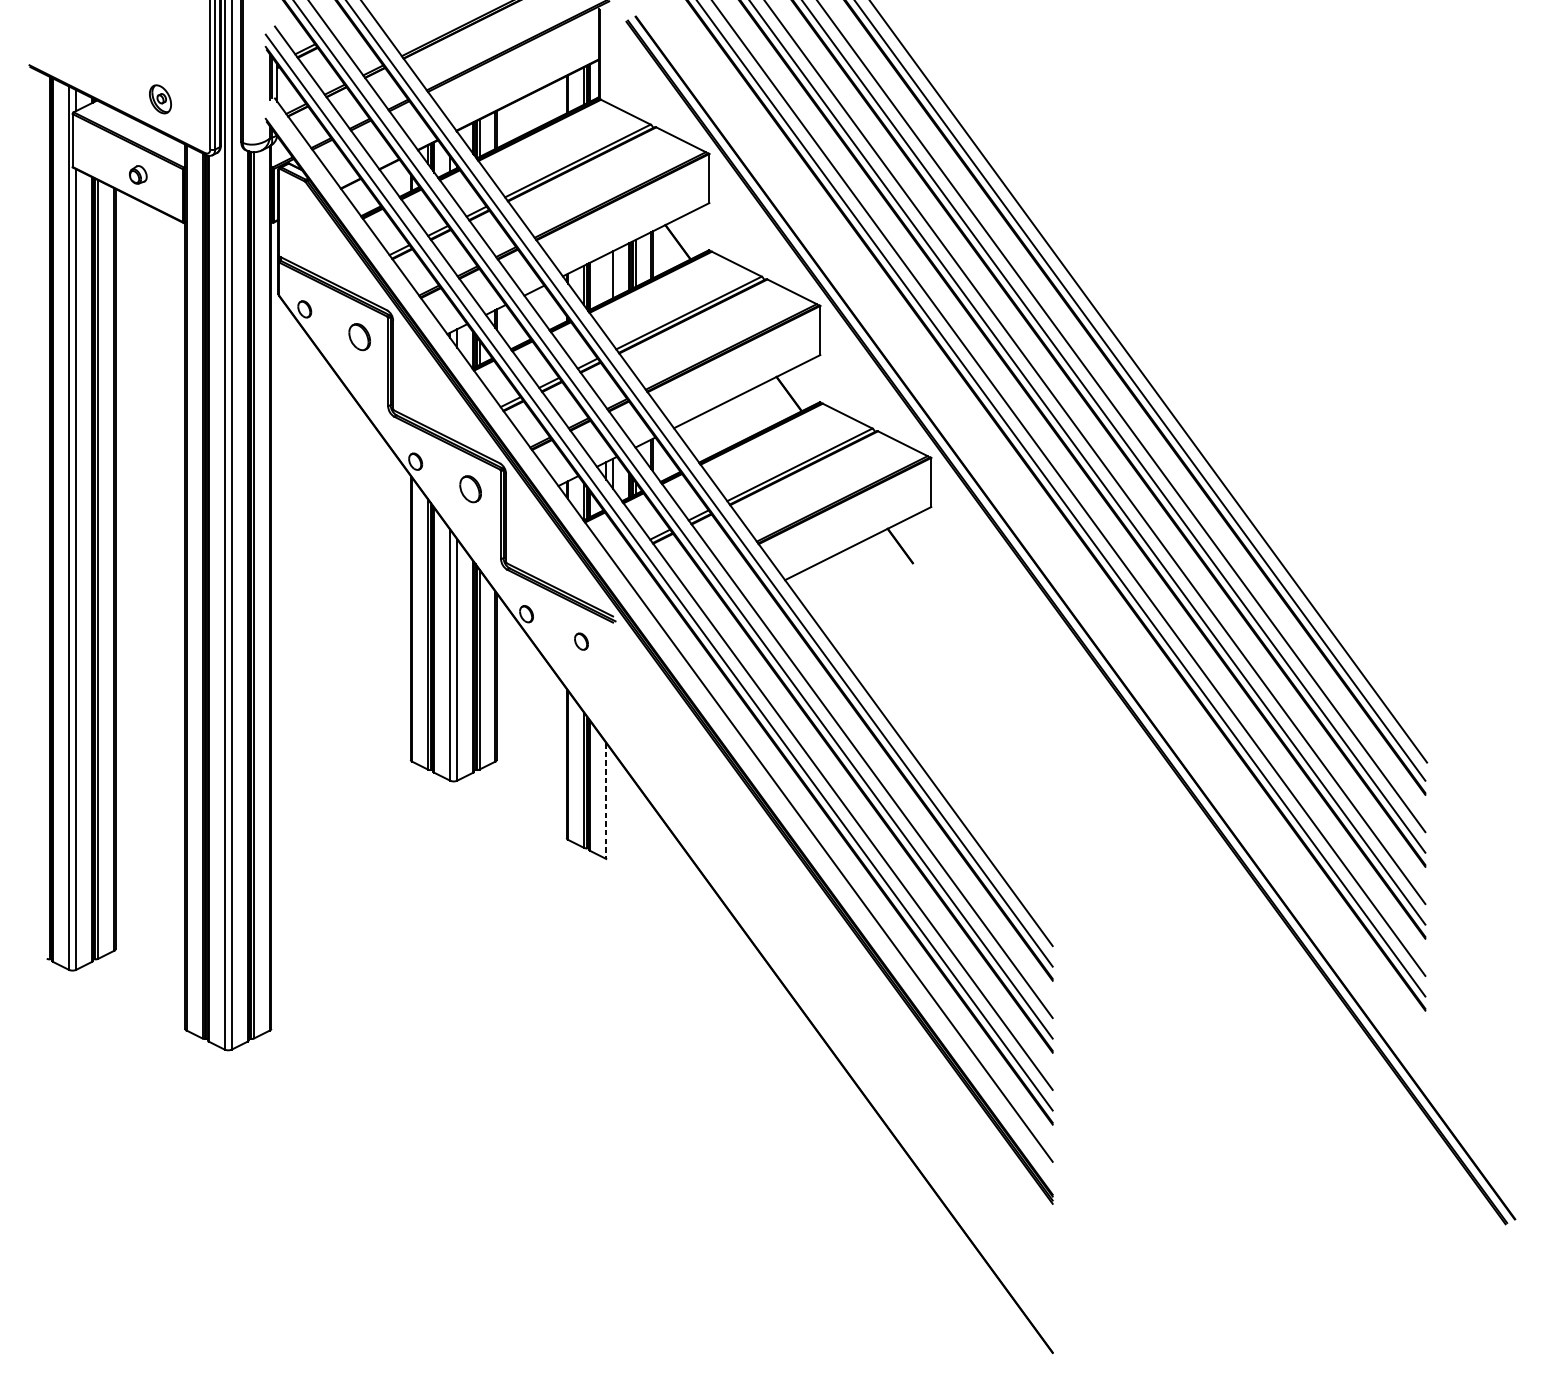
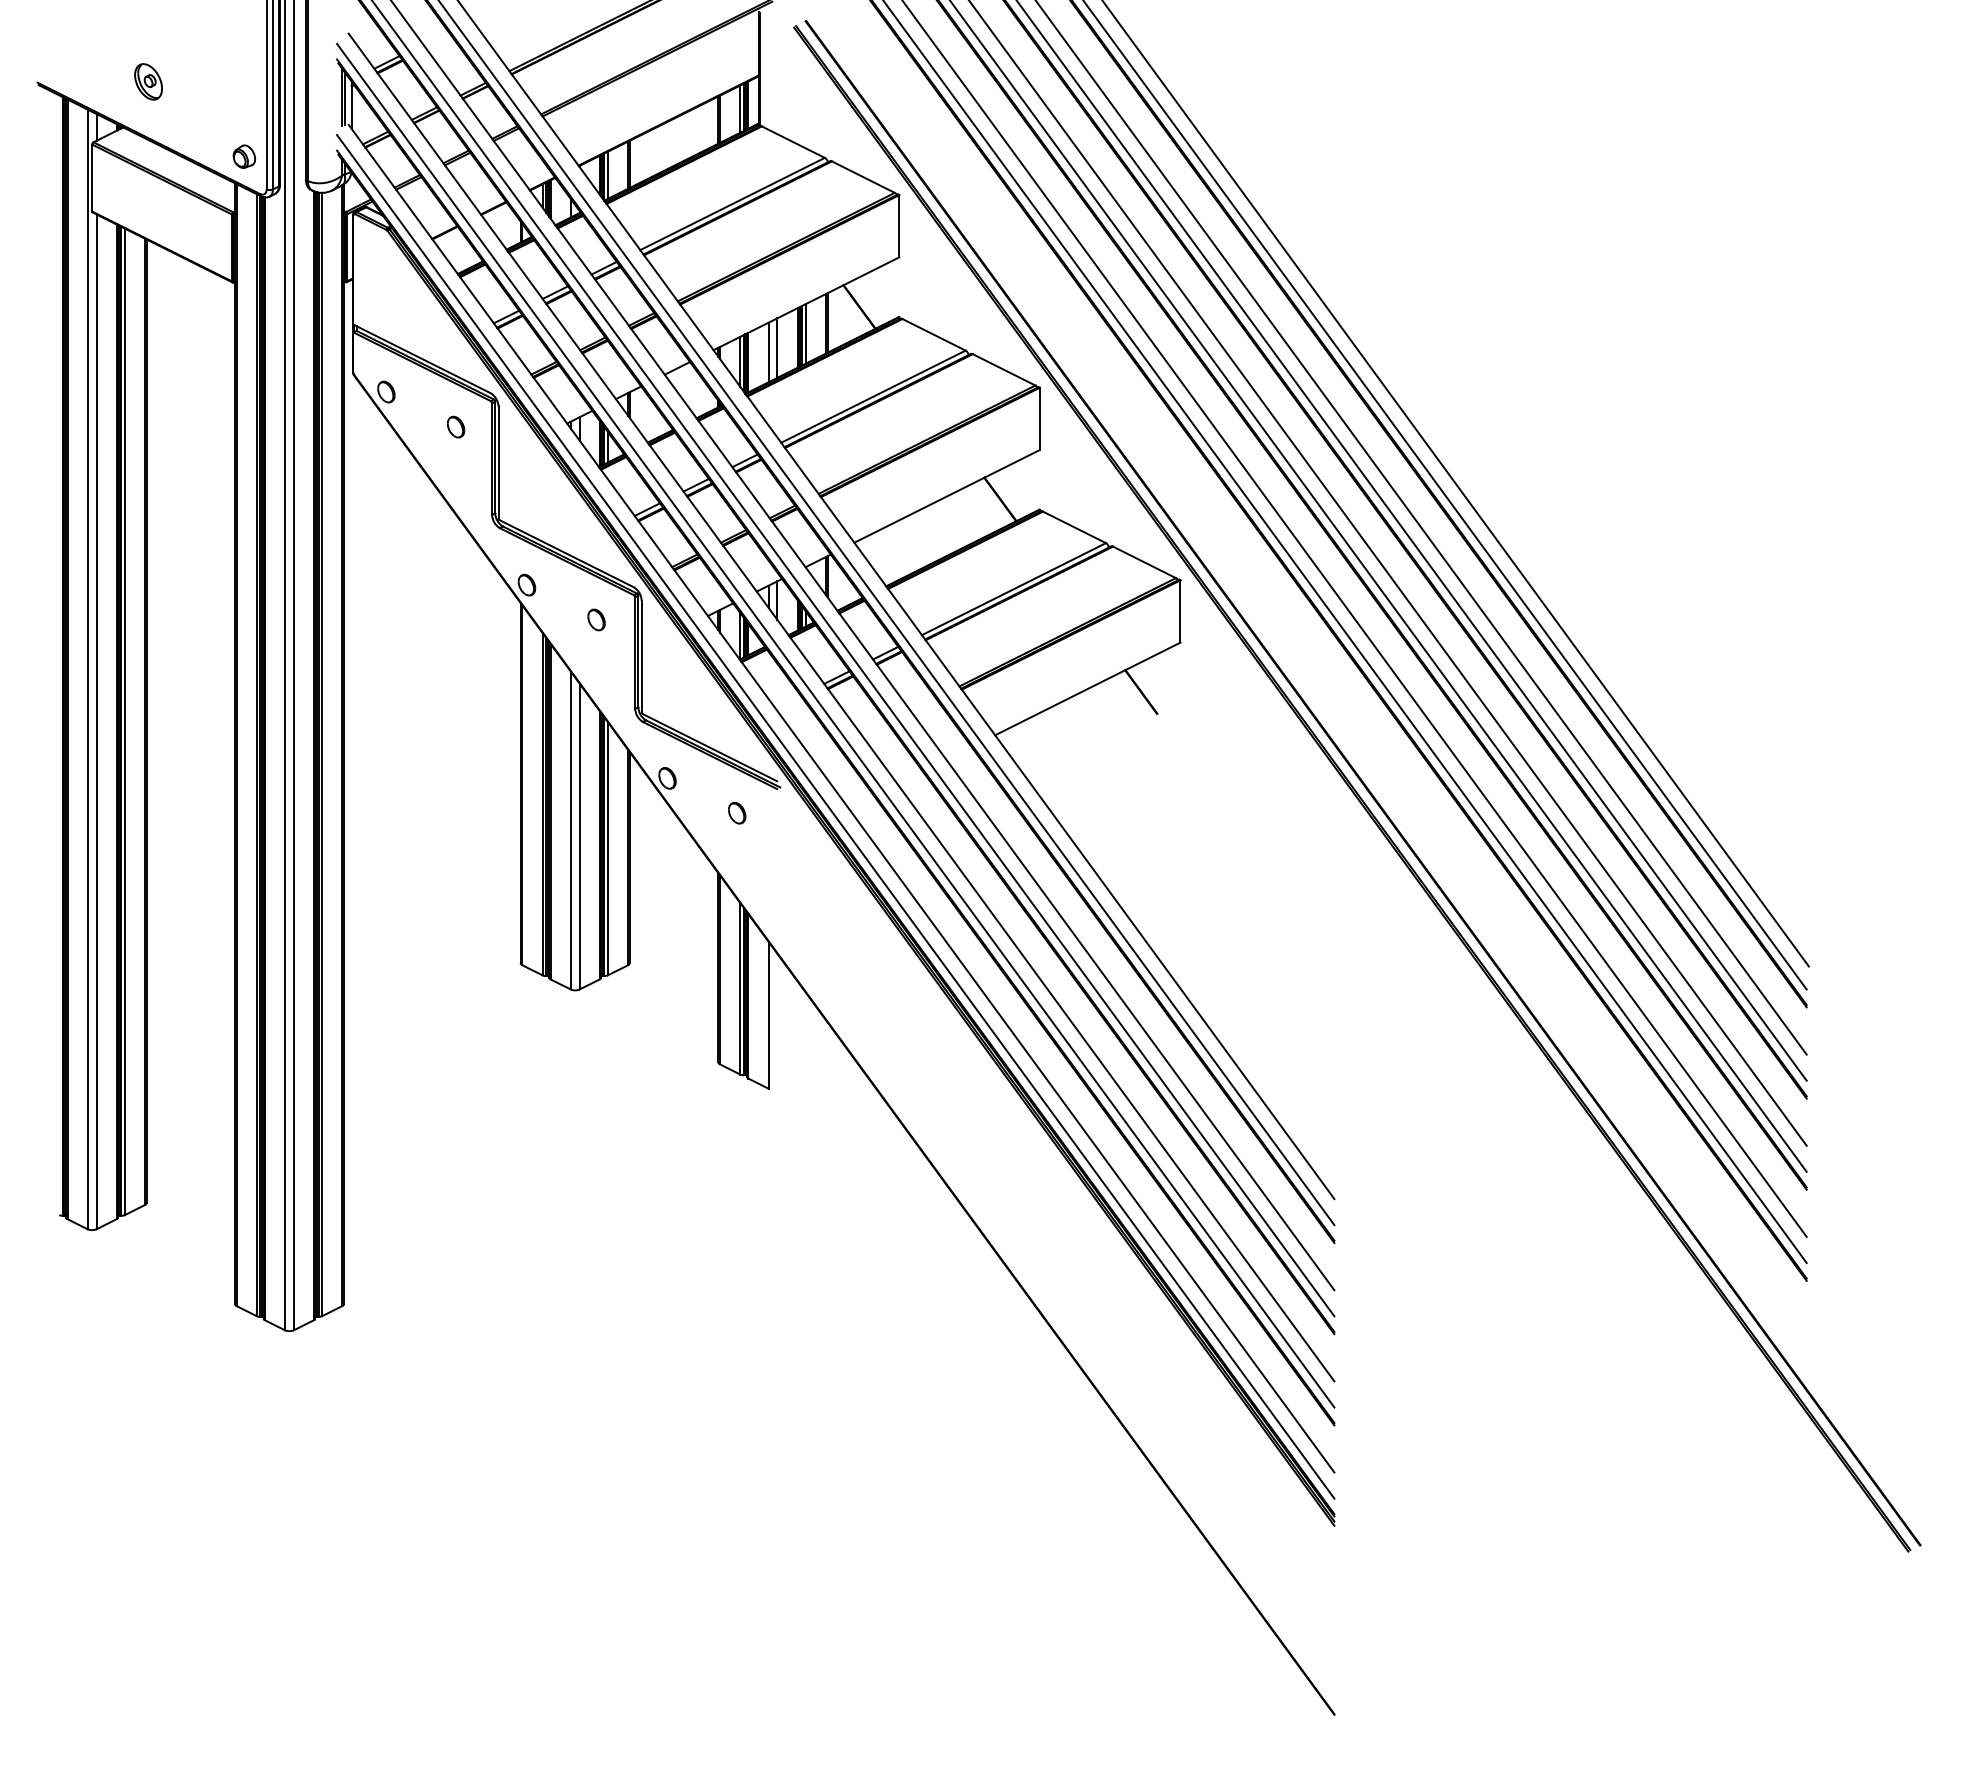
part: (160, 99) -> (148, 81), moved
part: (138, 174) -> (244, 156), moved
line: (606, 278) -> (768, 352), added
part: (359, 336) -> (455, 426), size x0.62
part: (470, 488) -> (596, 619), size x0.62
line: (659, 644) -> (835, 816), added
line: (606, 801) -> (768, 1015), dashed -> solid

